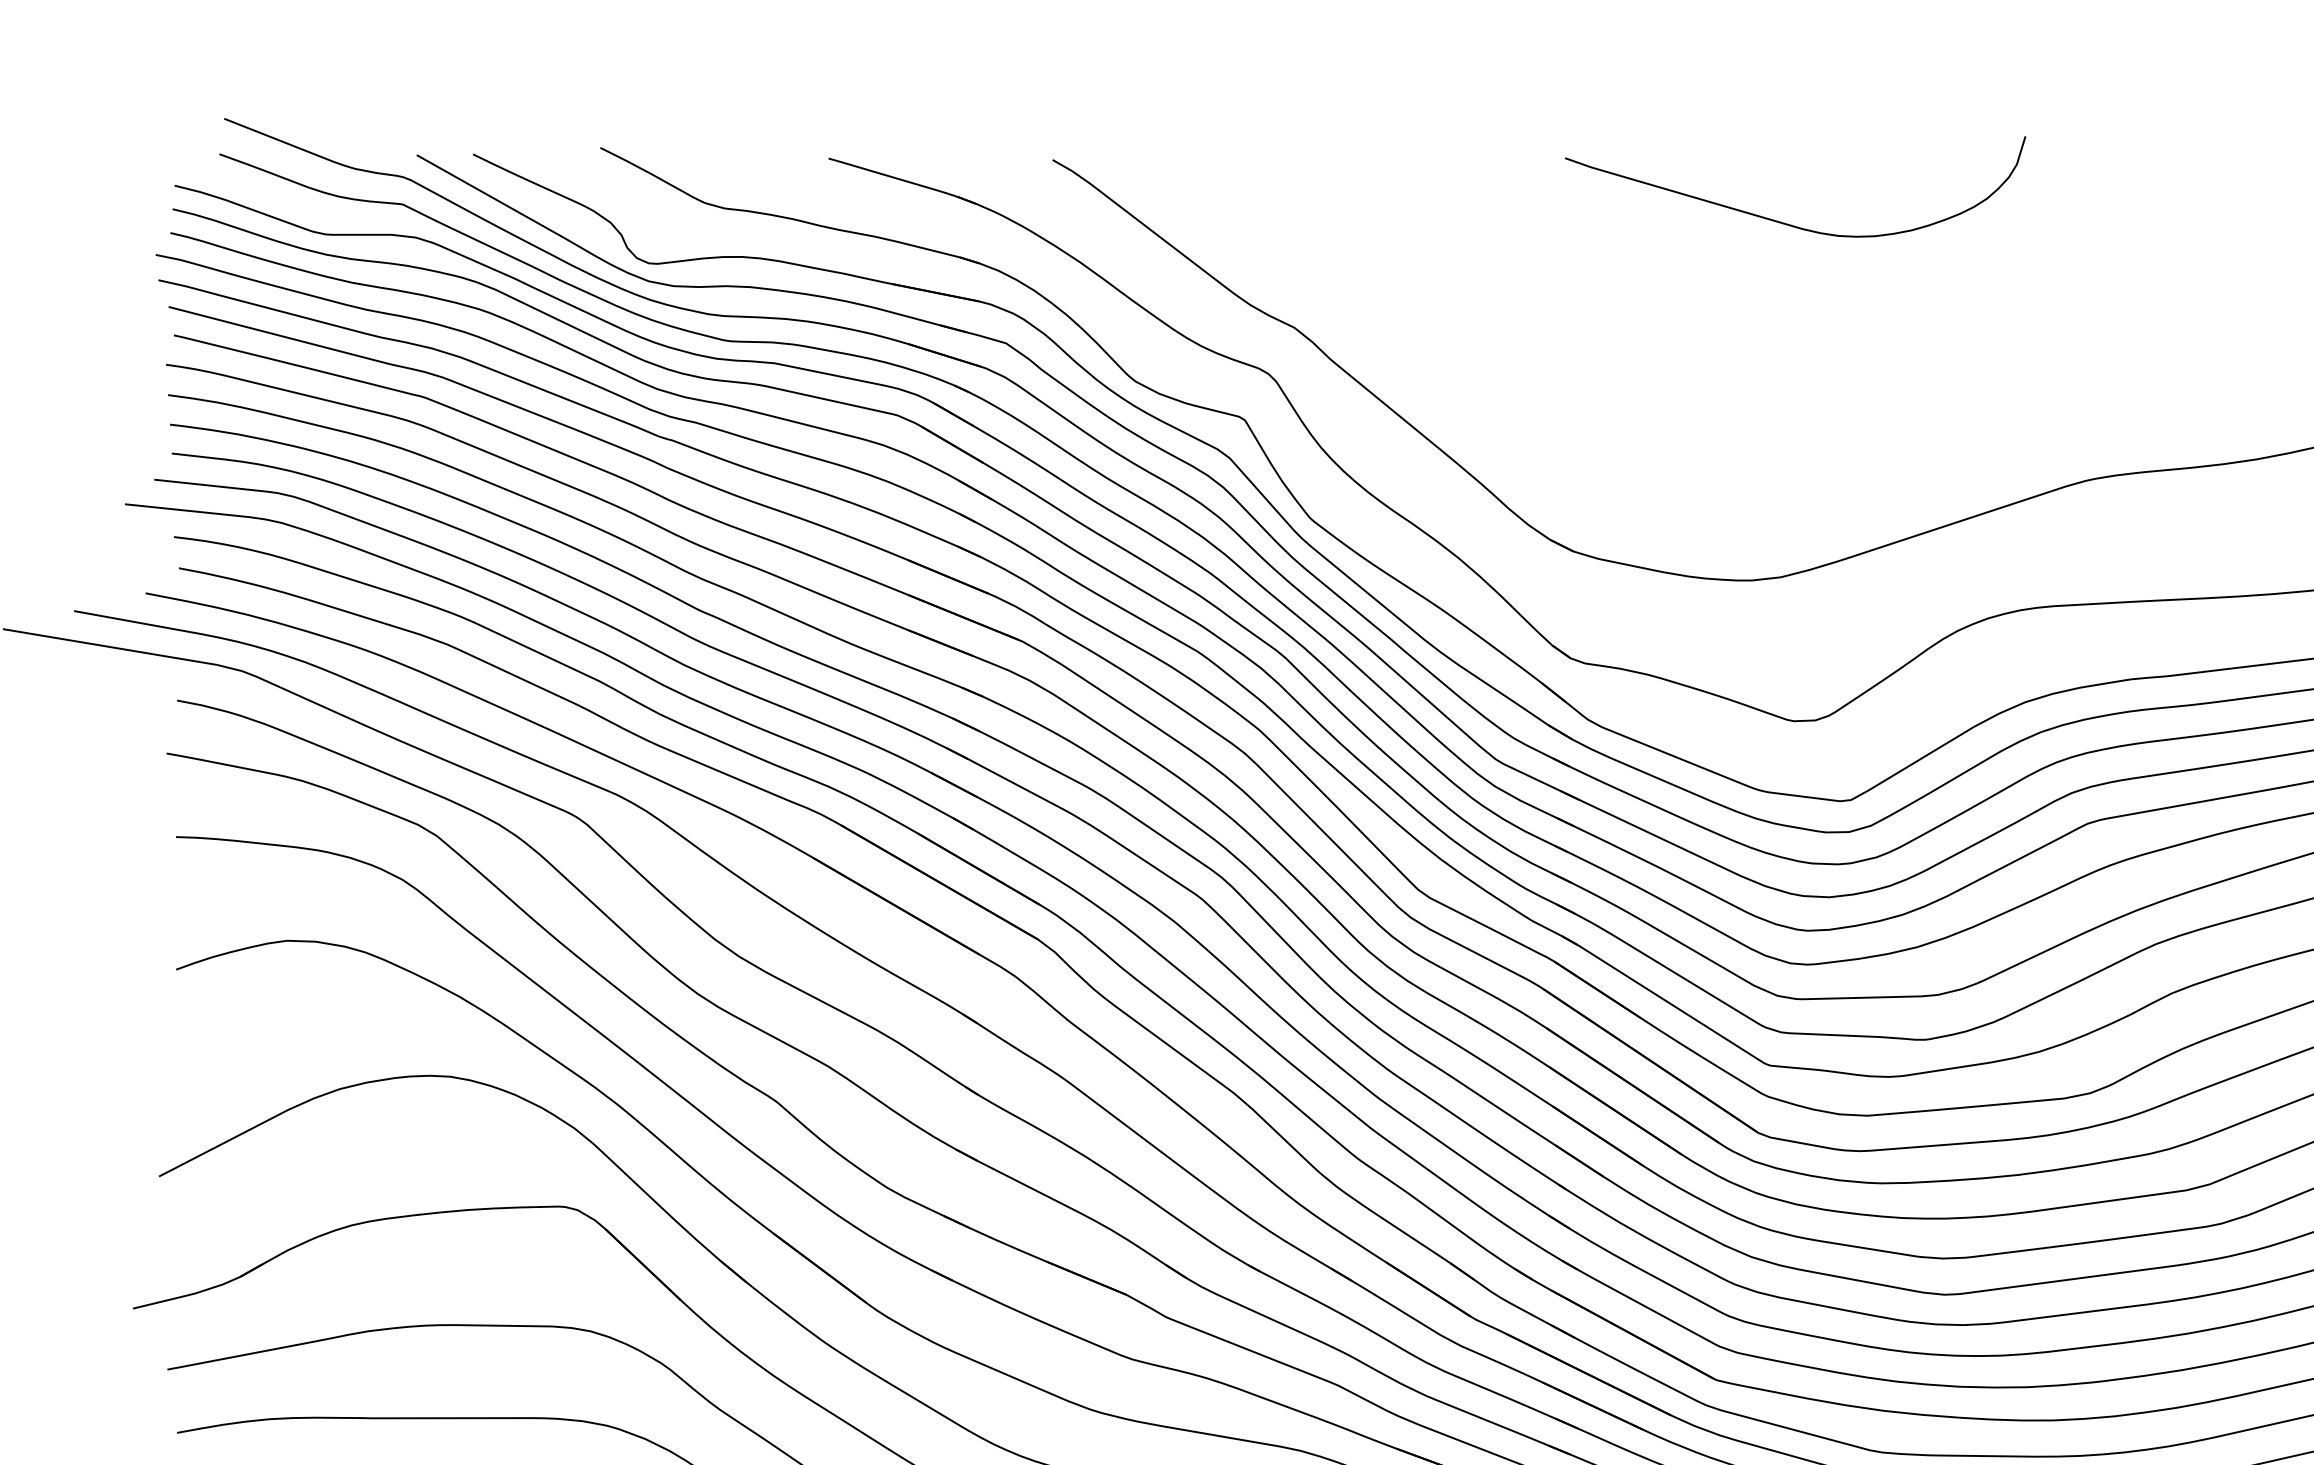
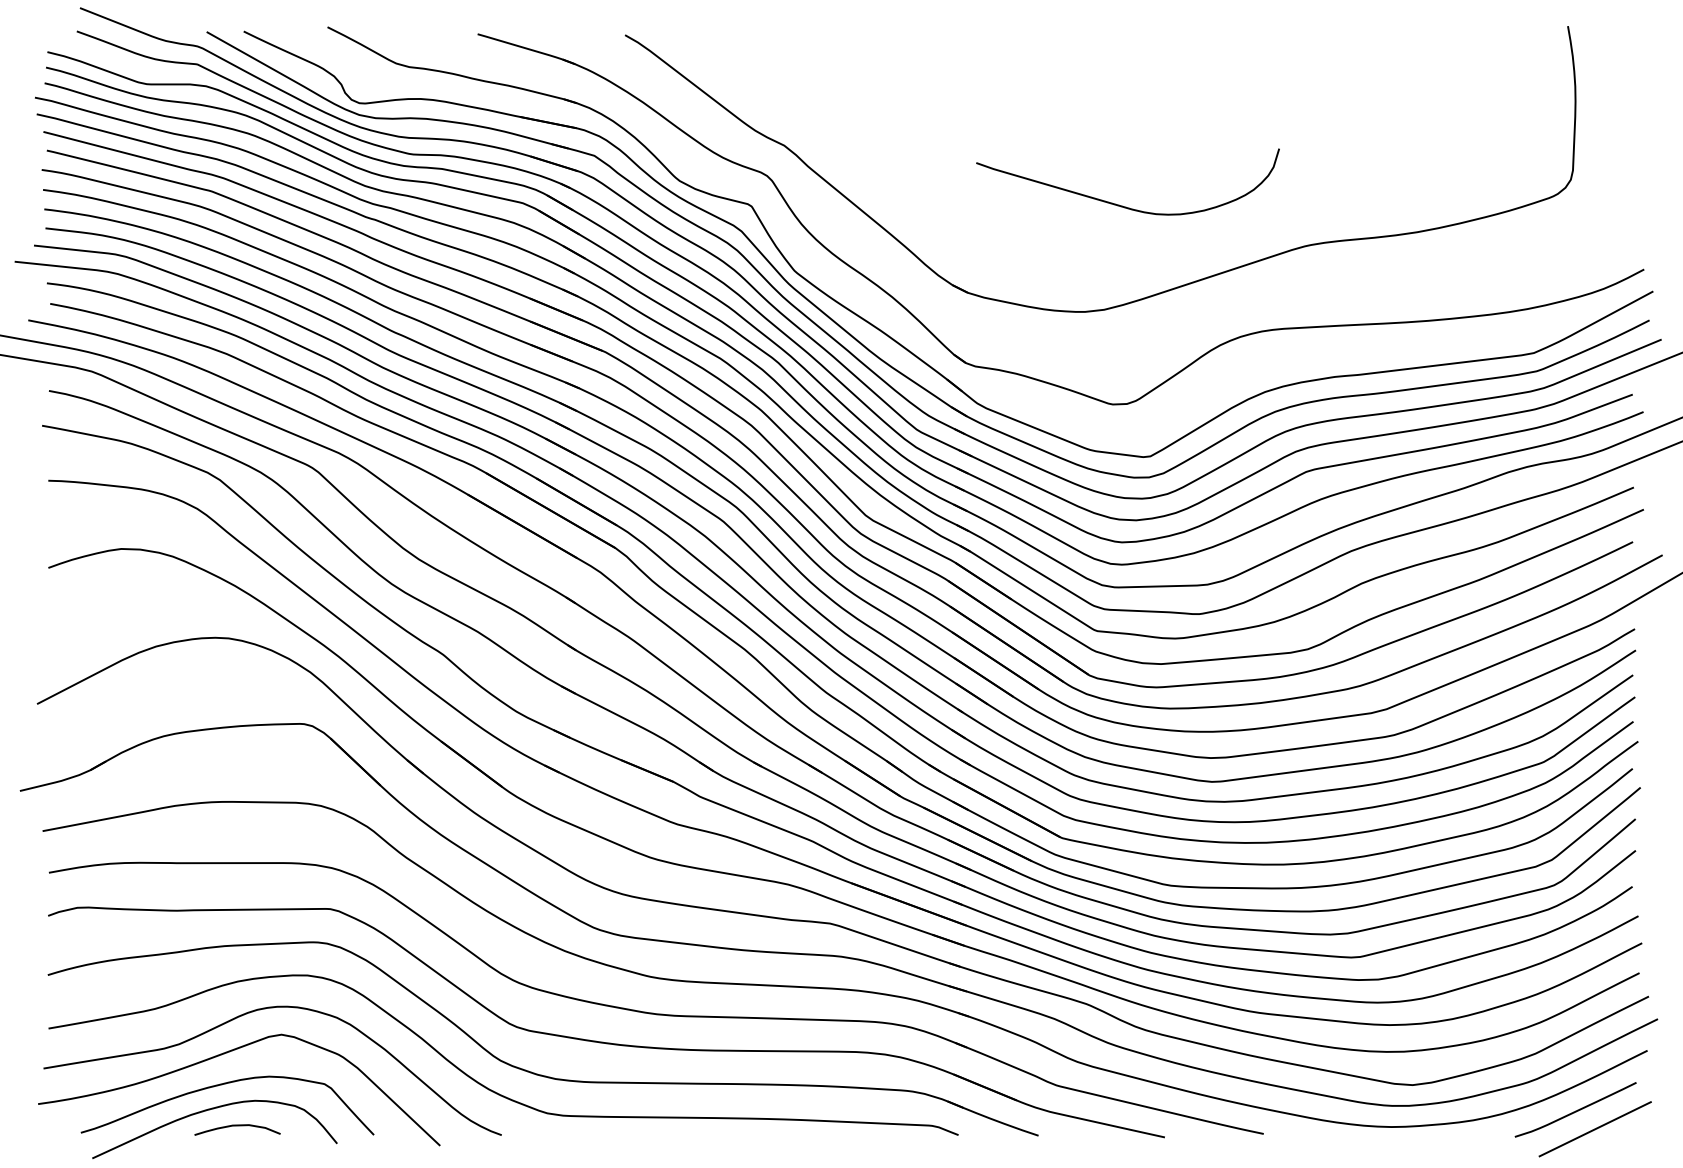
curve: (1782, 221) -> (1119, 204), moved

